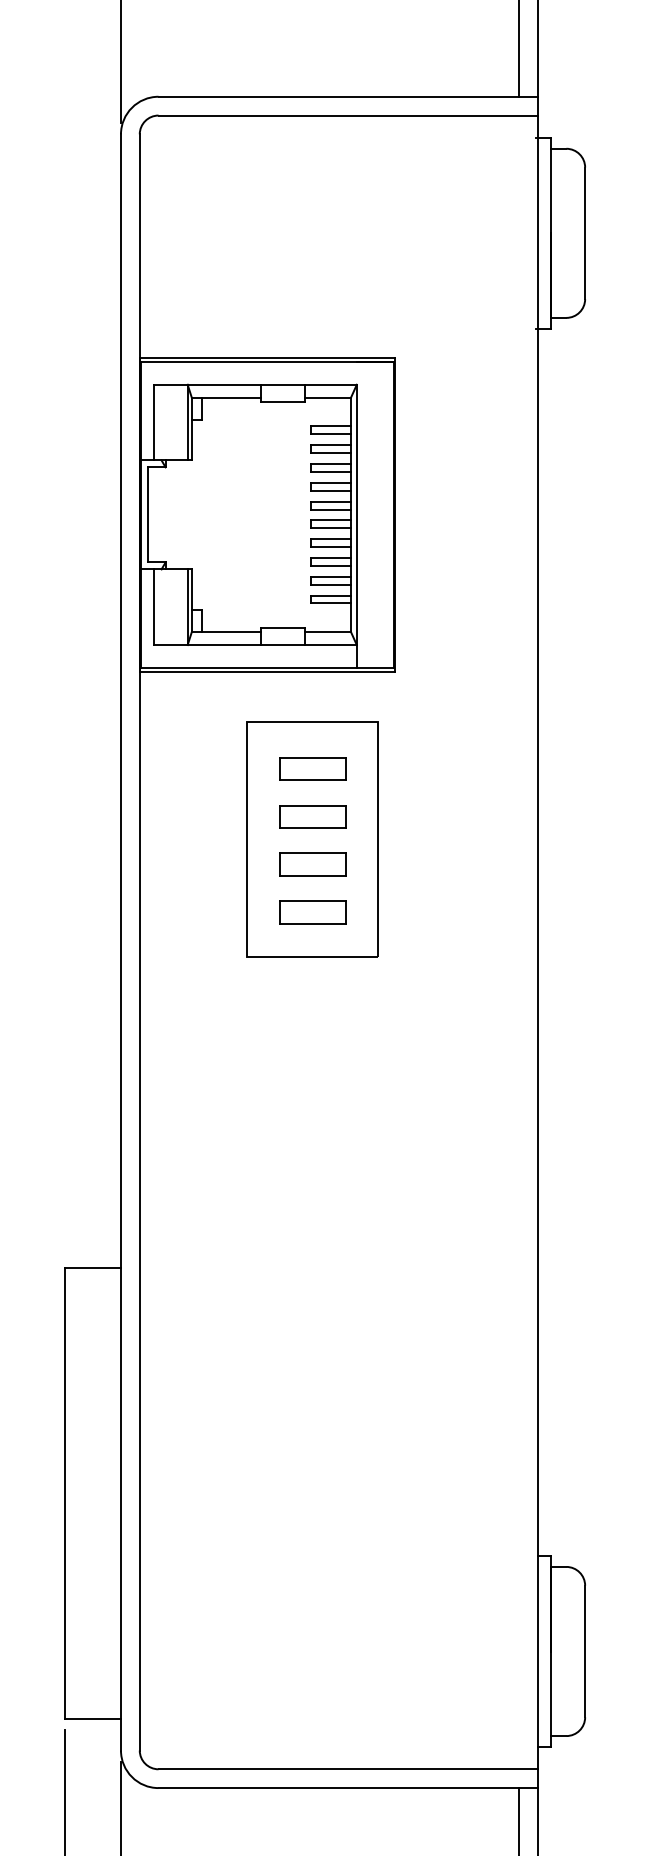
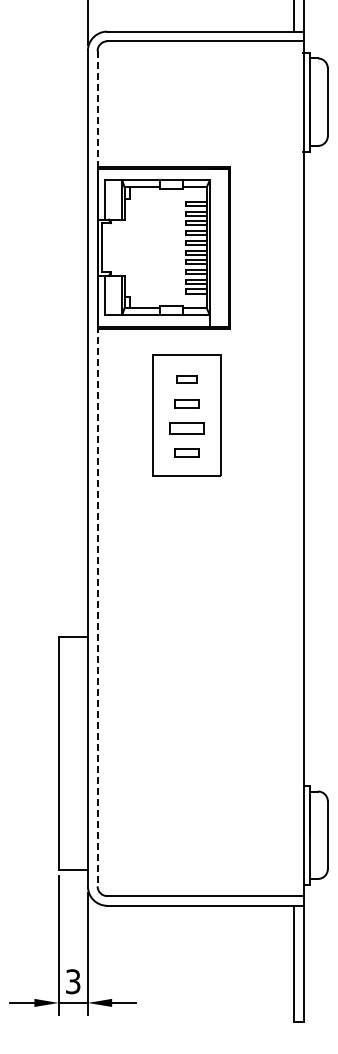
part: (311, 767) -> (186, 378), size x0.6
part: (311, 816) -> (186, 403), size x0.7
part: (311, 911) -> (186, 452), size x0.7
line: (139, 942) -> (97, 468), solid -> dashed

